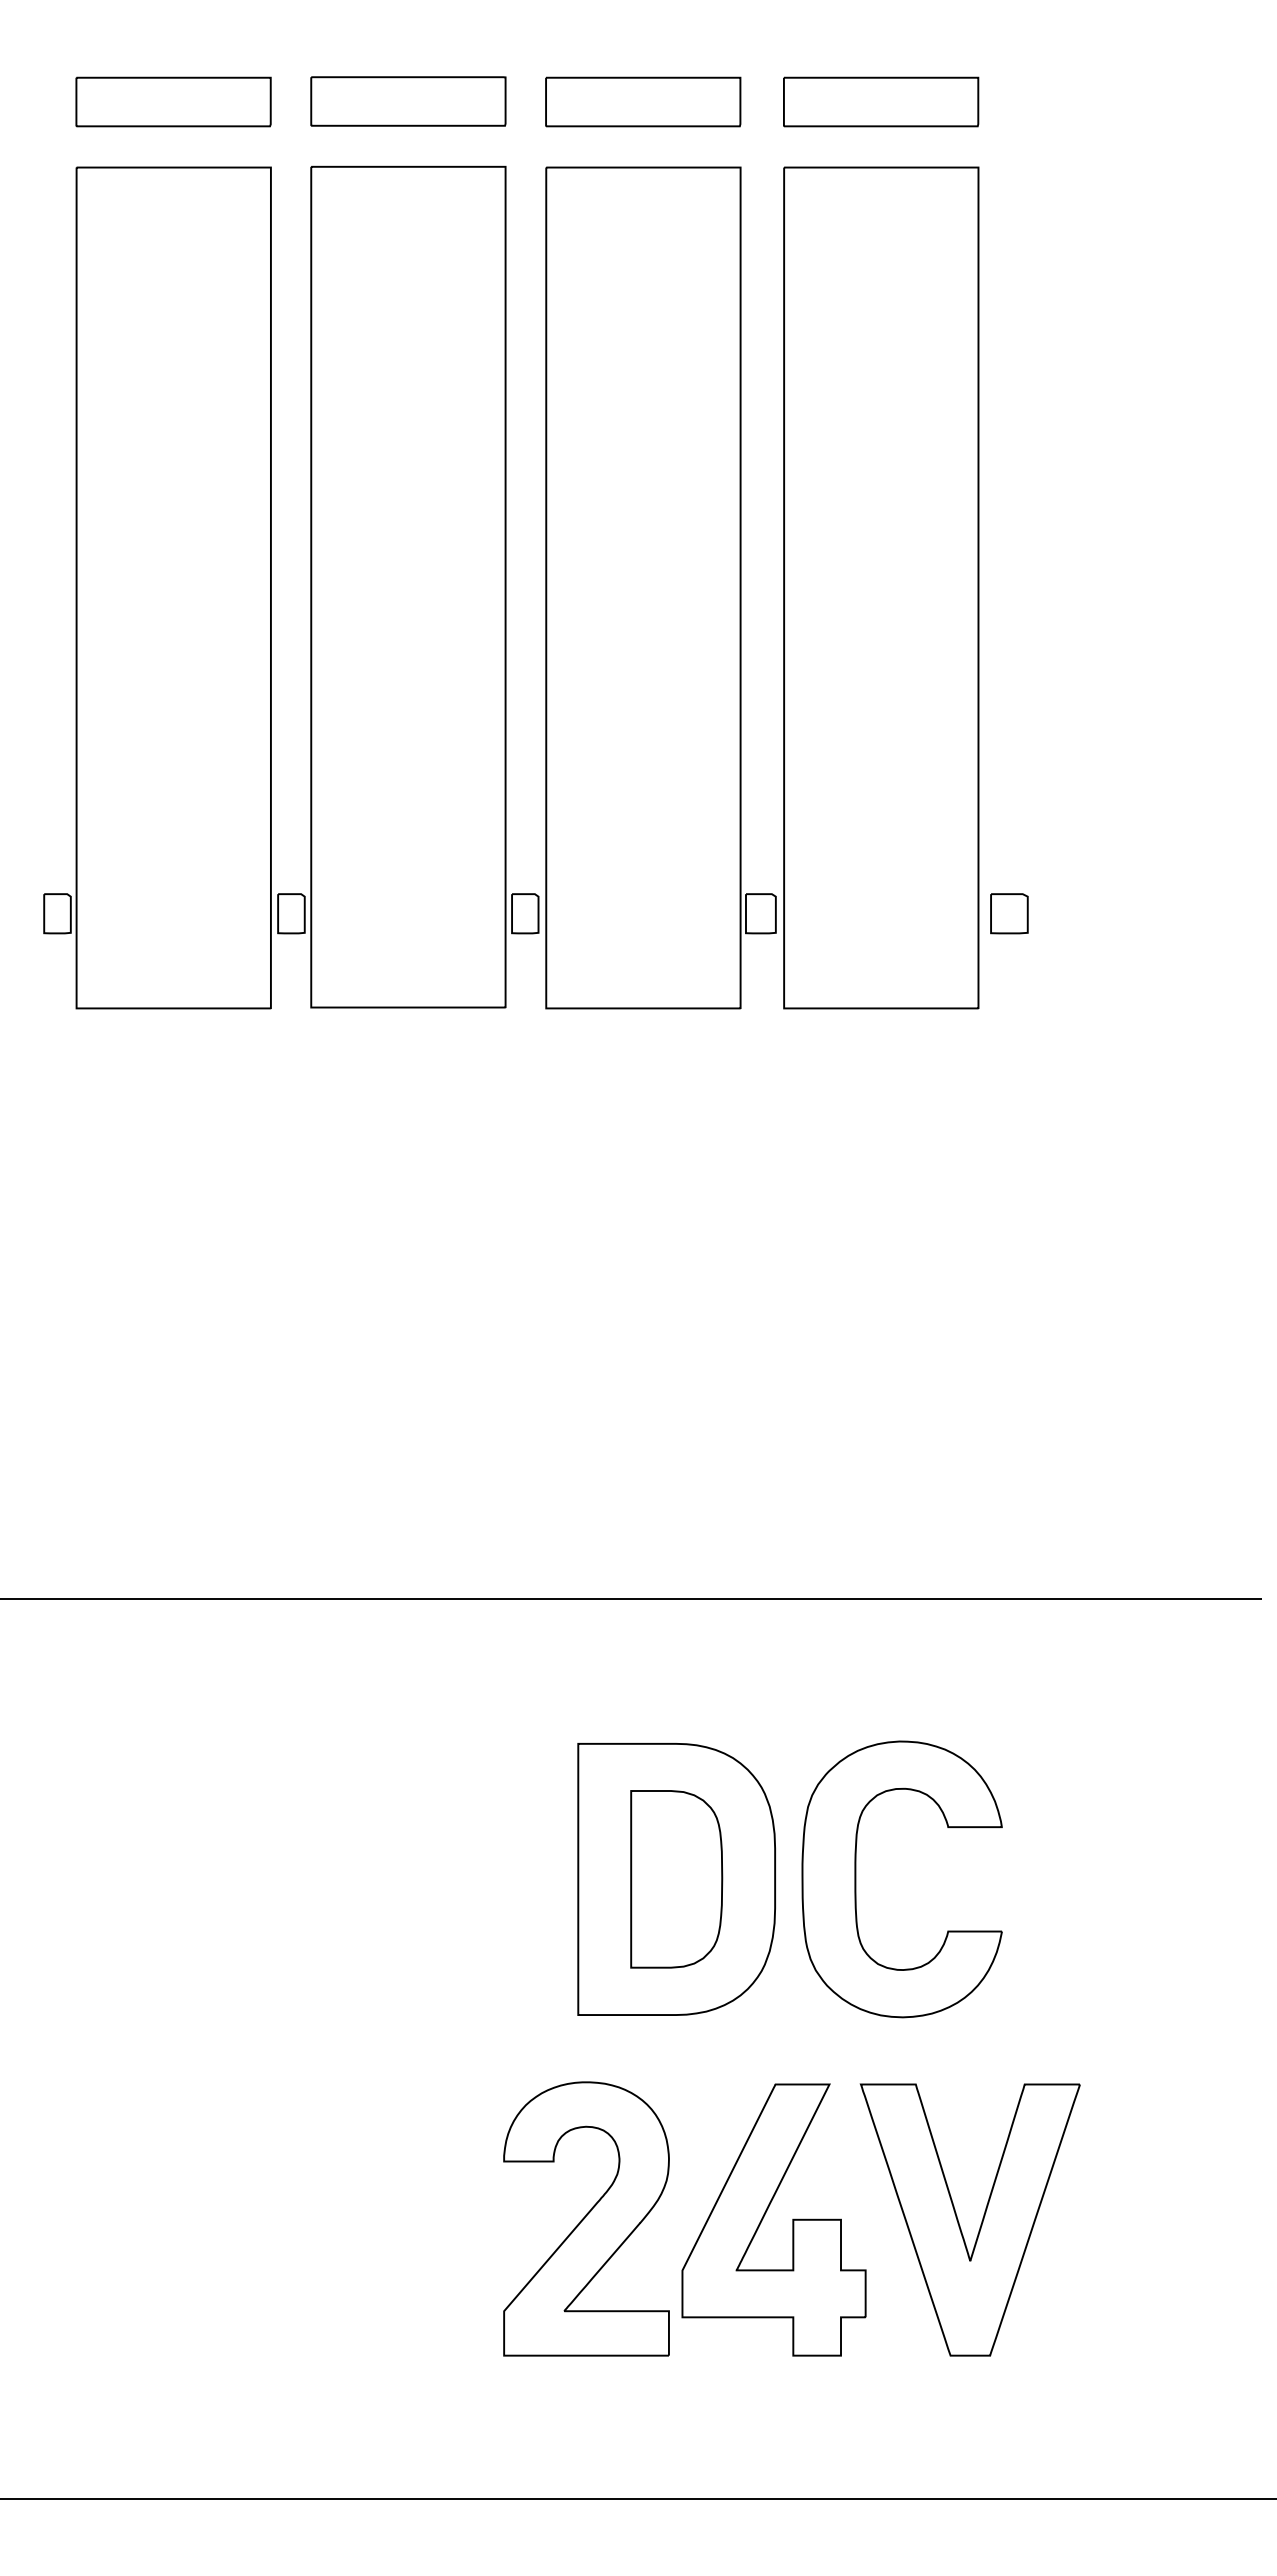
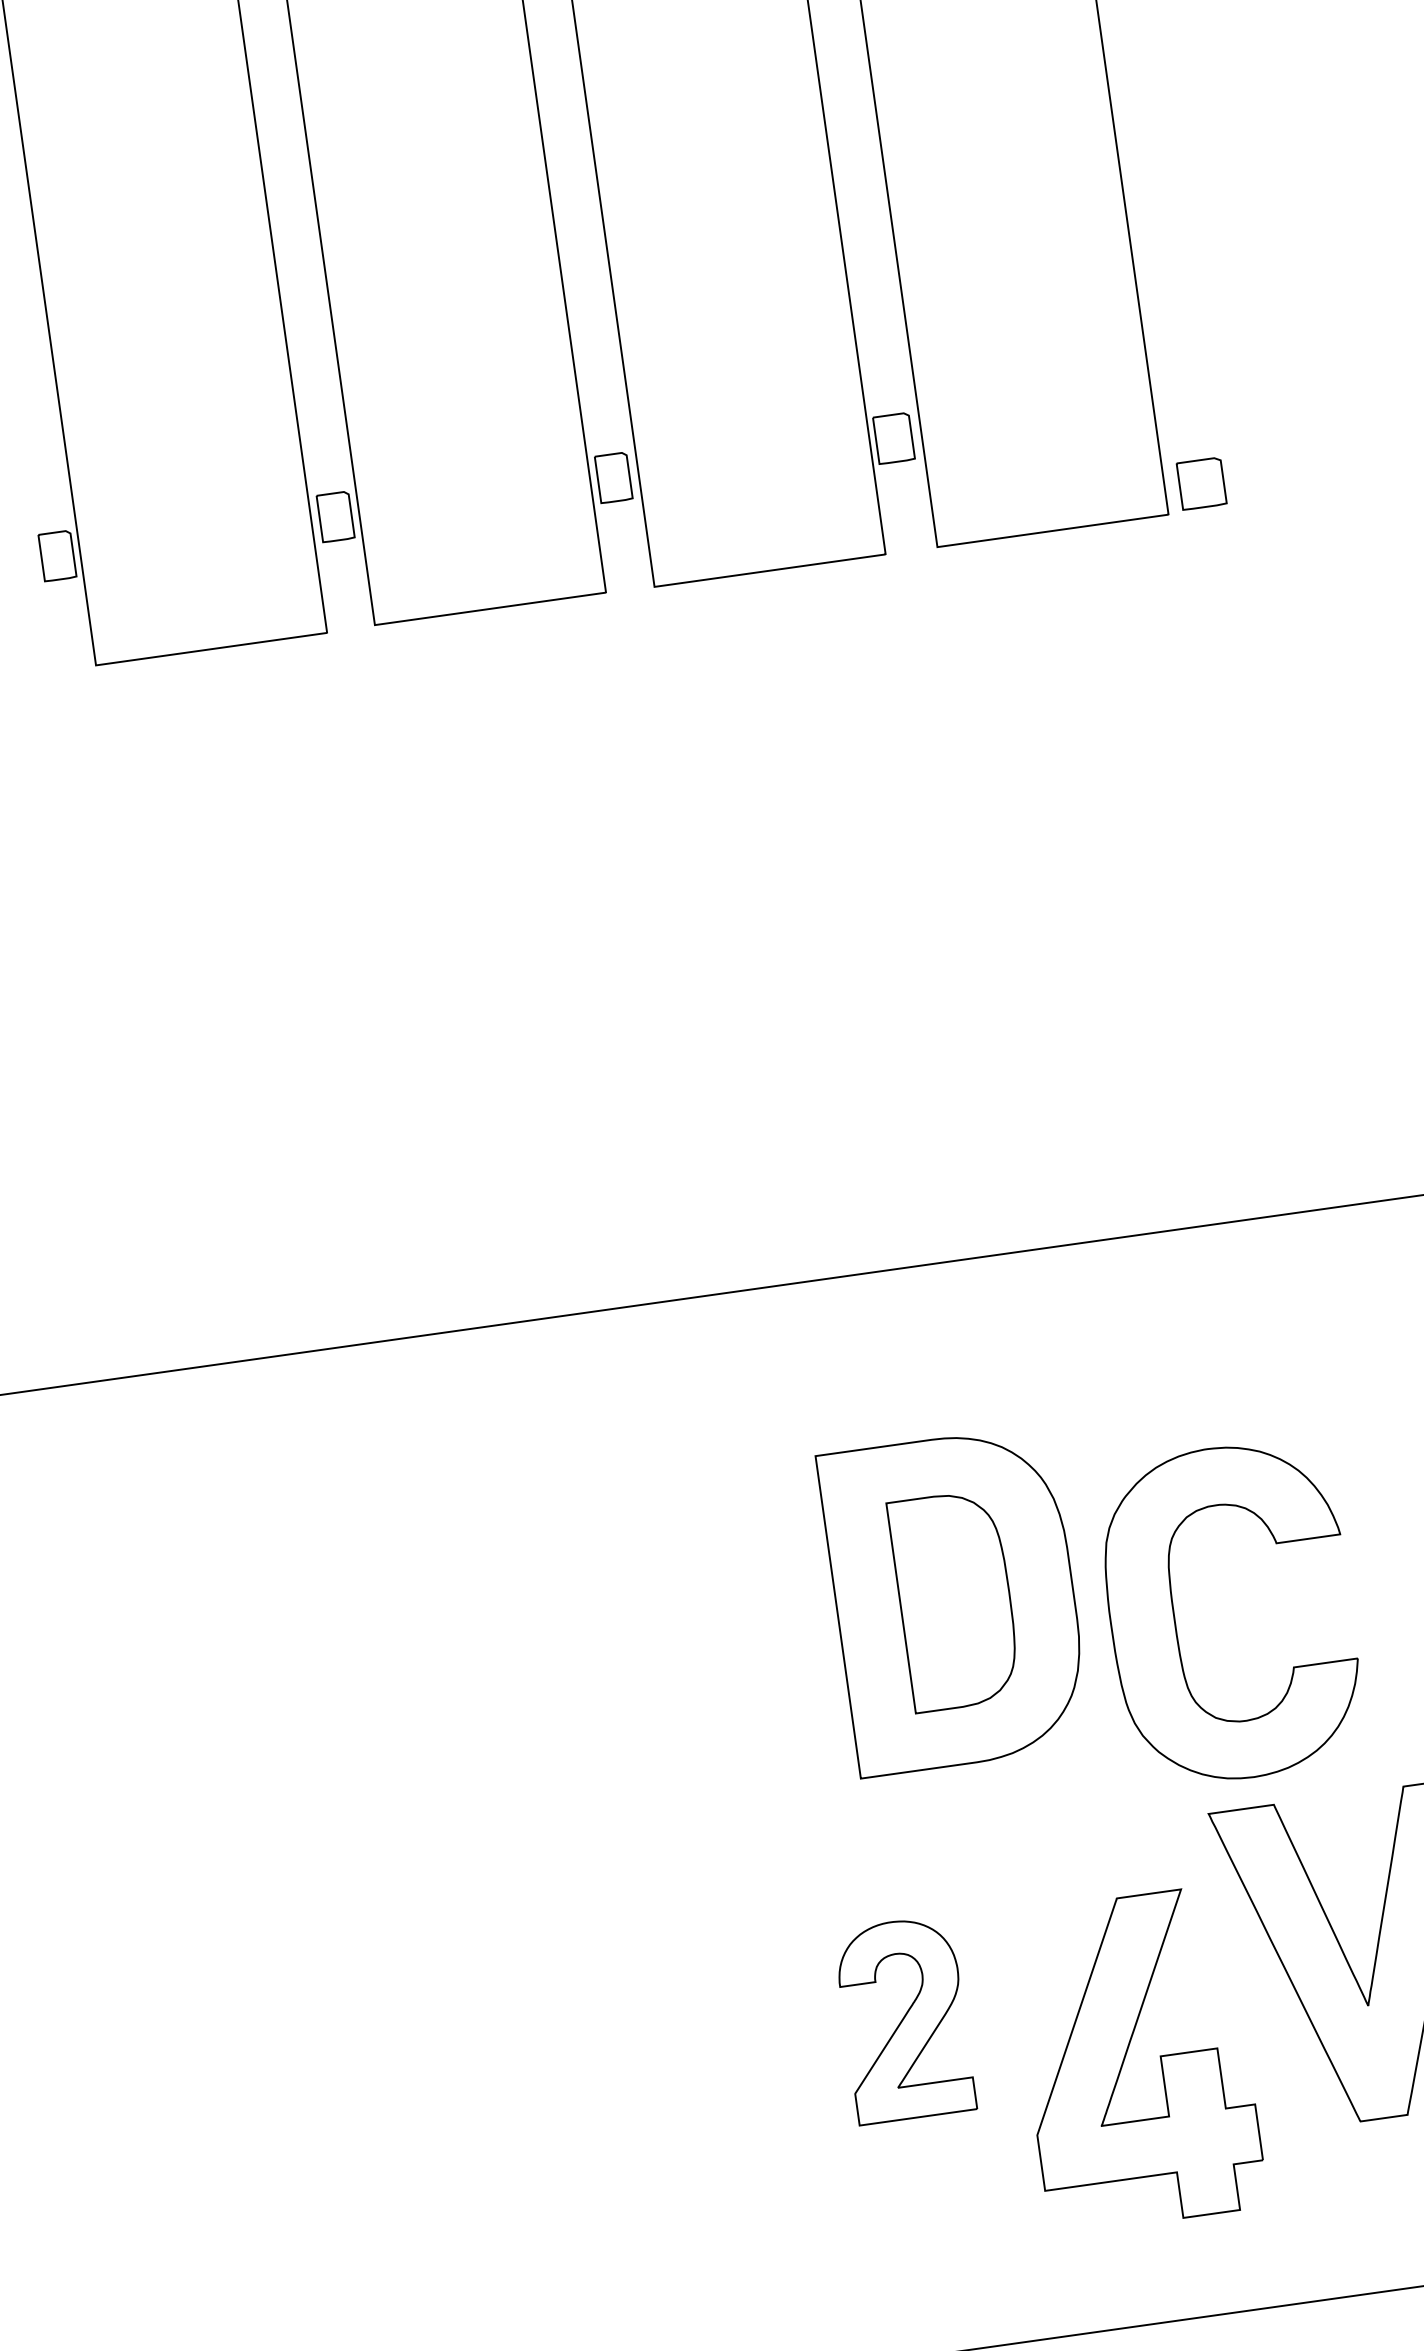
part: (1009, 913) -> (1201, 483), moved
part: (856, 1879) -> (1176, 1620), moved
part: (765, 2215) -> (1126, 2055), moved
part: (586, 2218) -> (904, 2019), size x0.6

